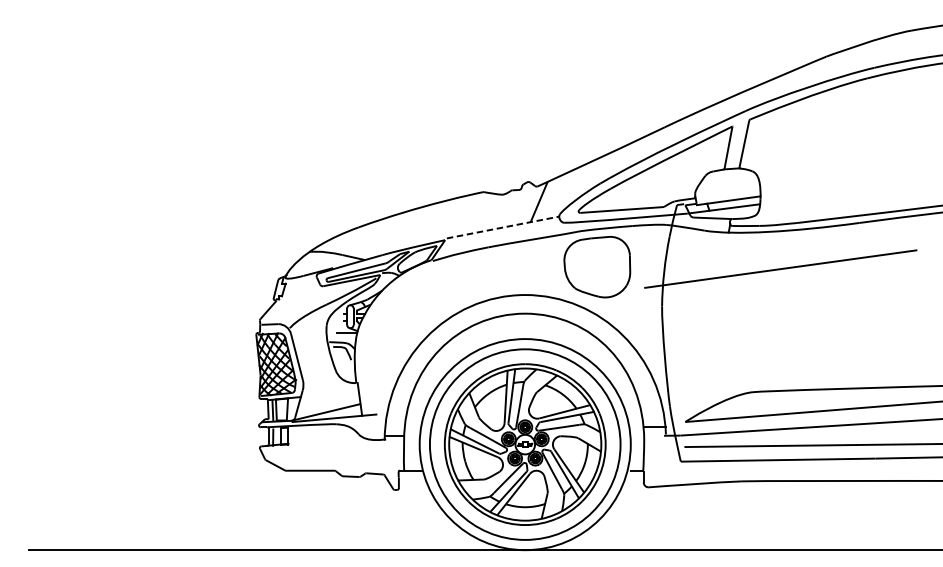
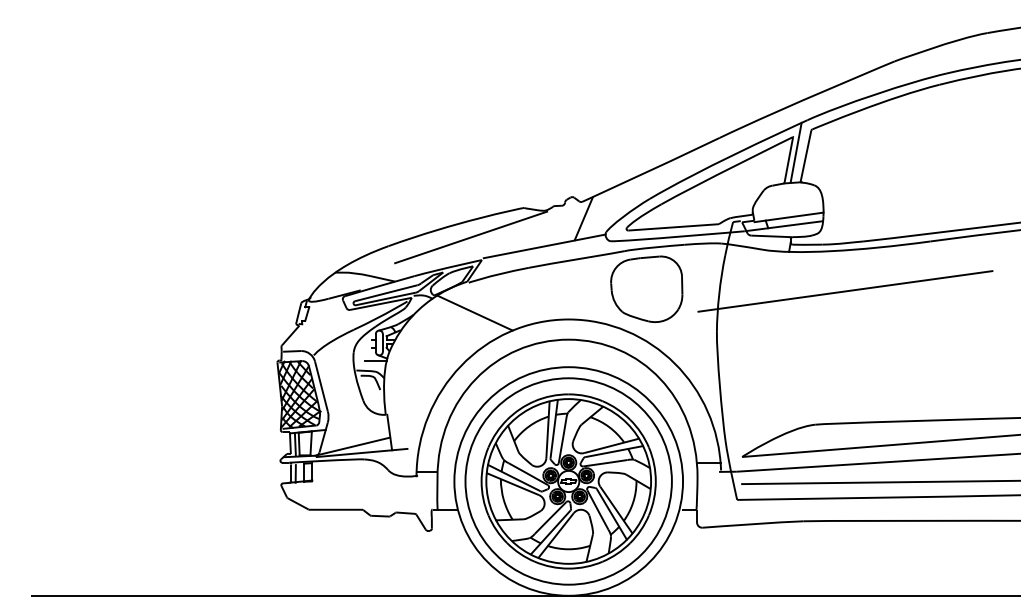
line: (734, 140) -> (795, 152), added
line: (435, 219) -> (471, 237), added
line: (503, 227) -> (545, 246), dashed -> solid
line: (438, 288) -> (474, 312), added

